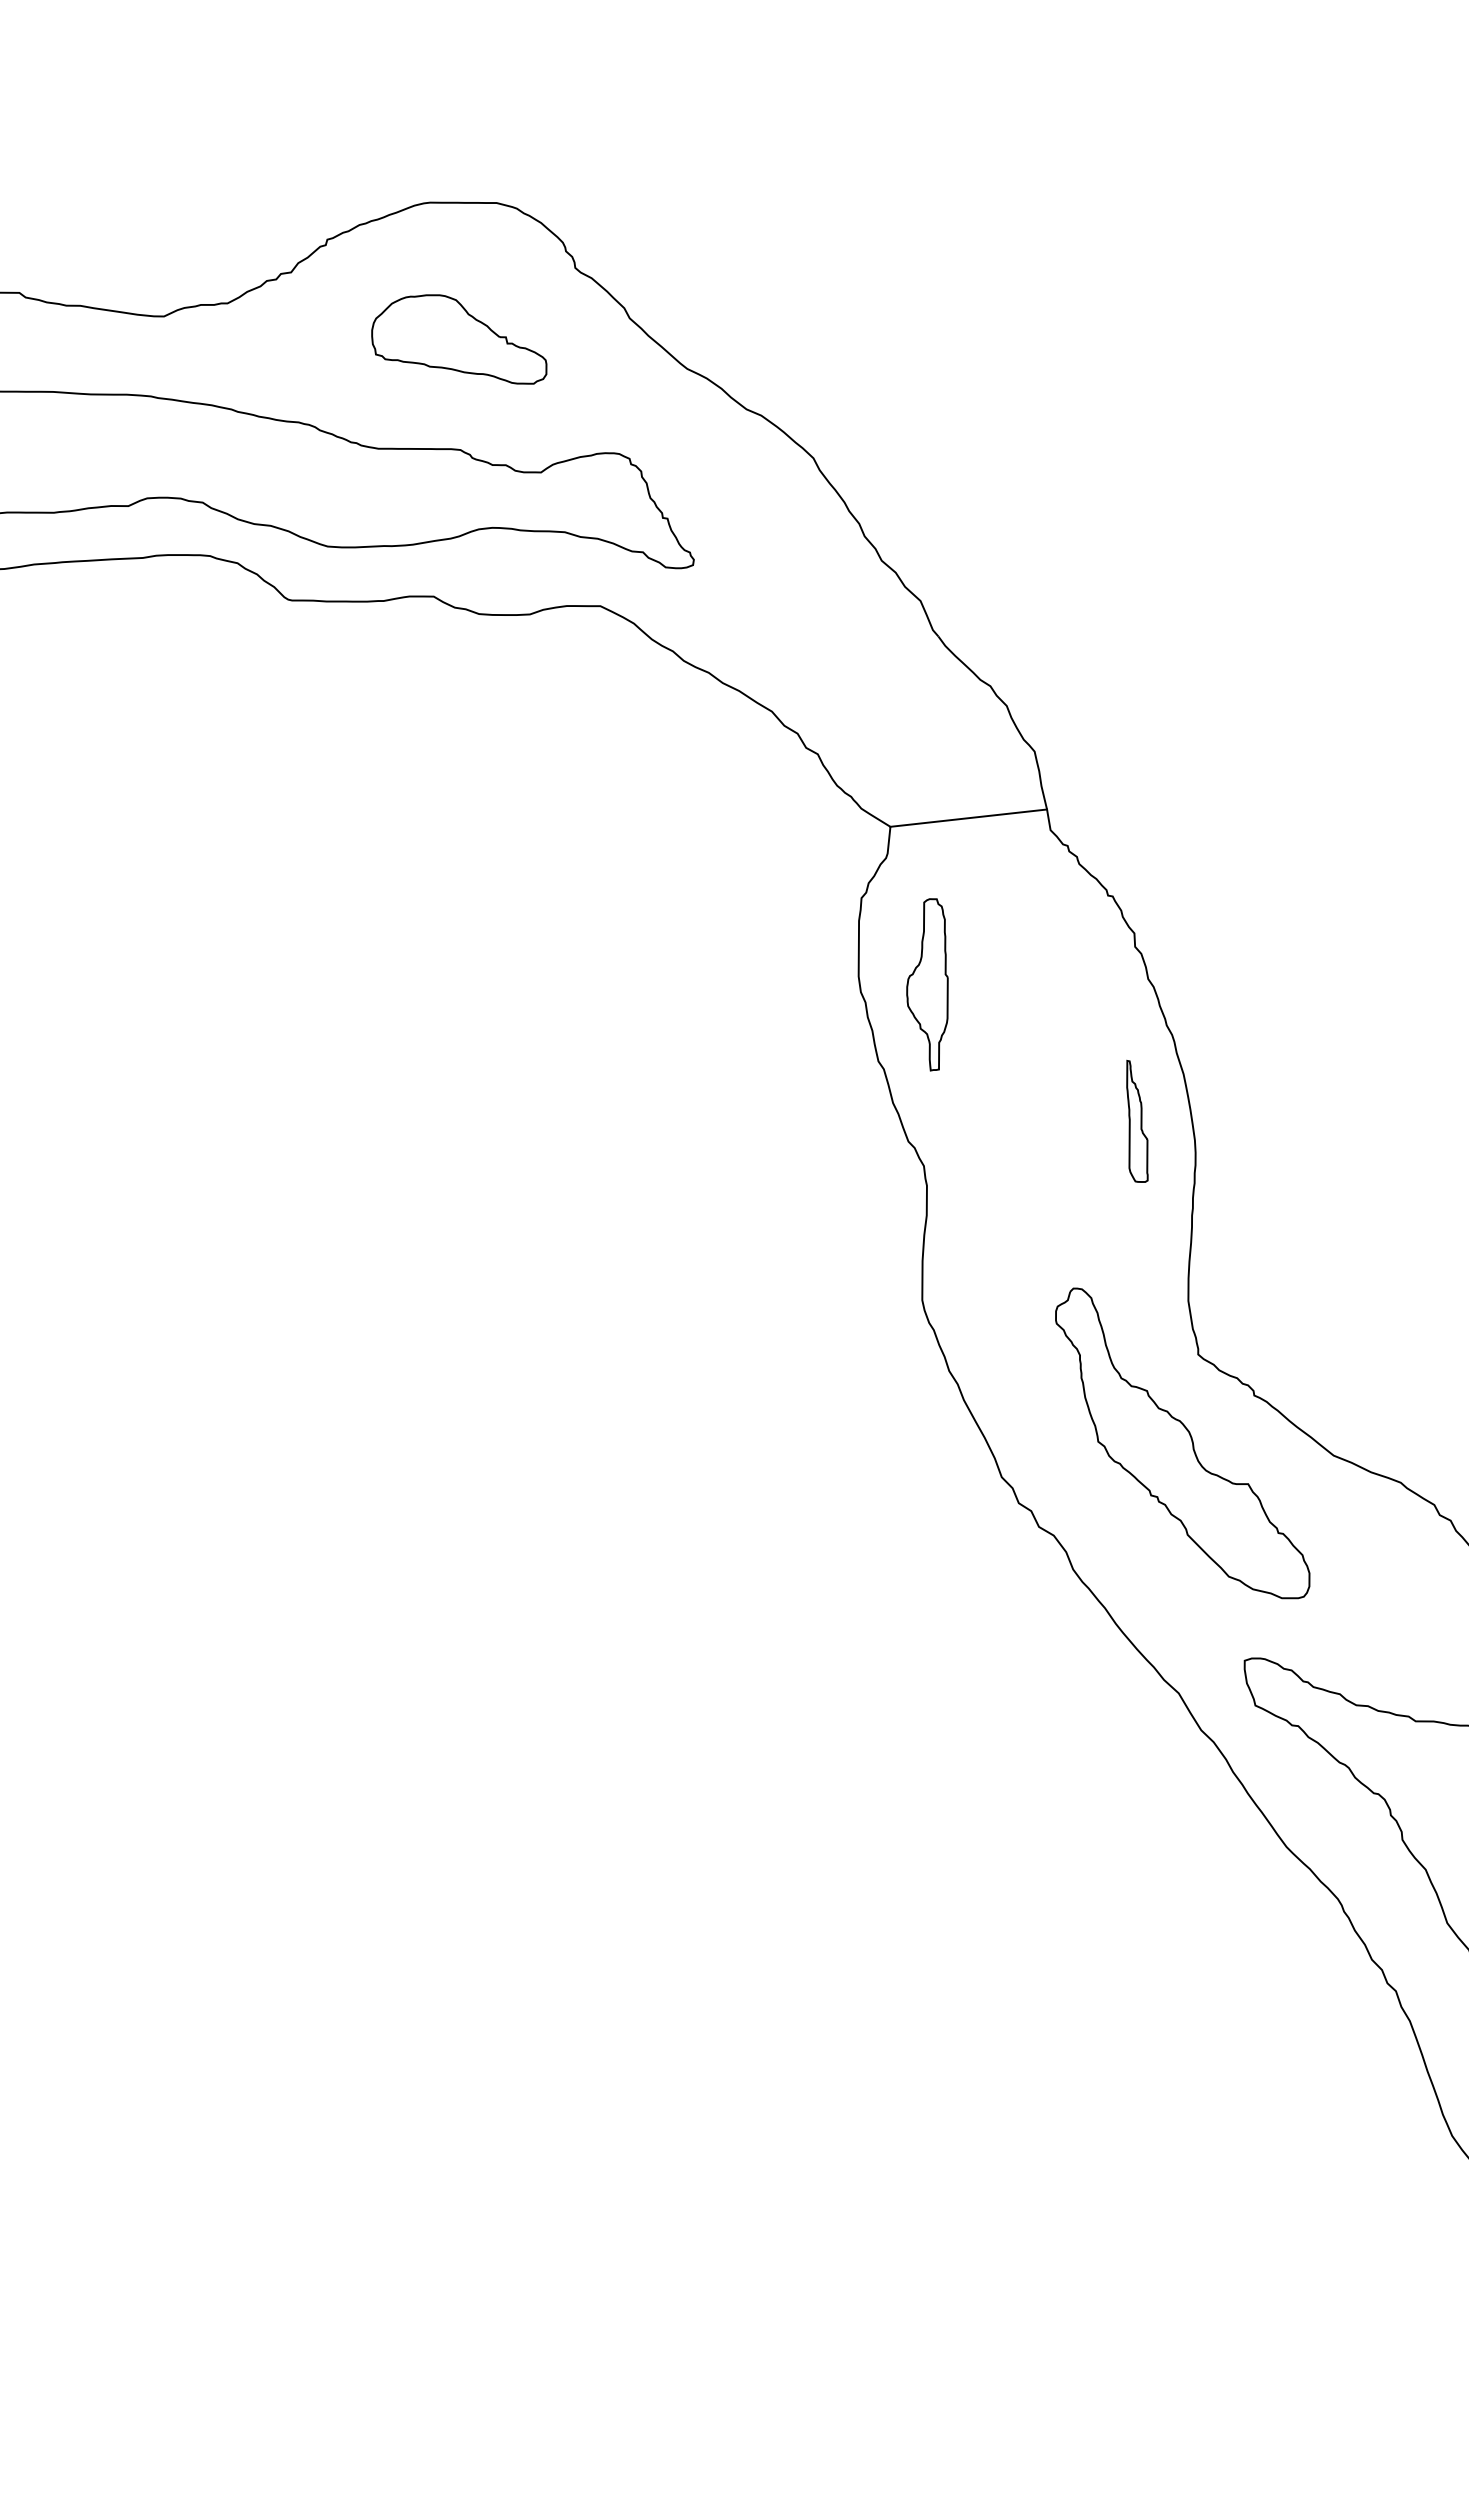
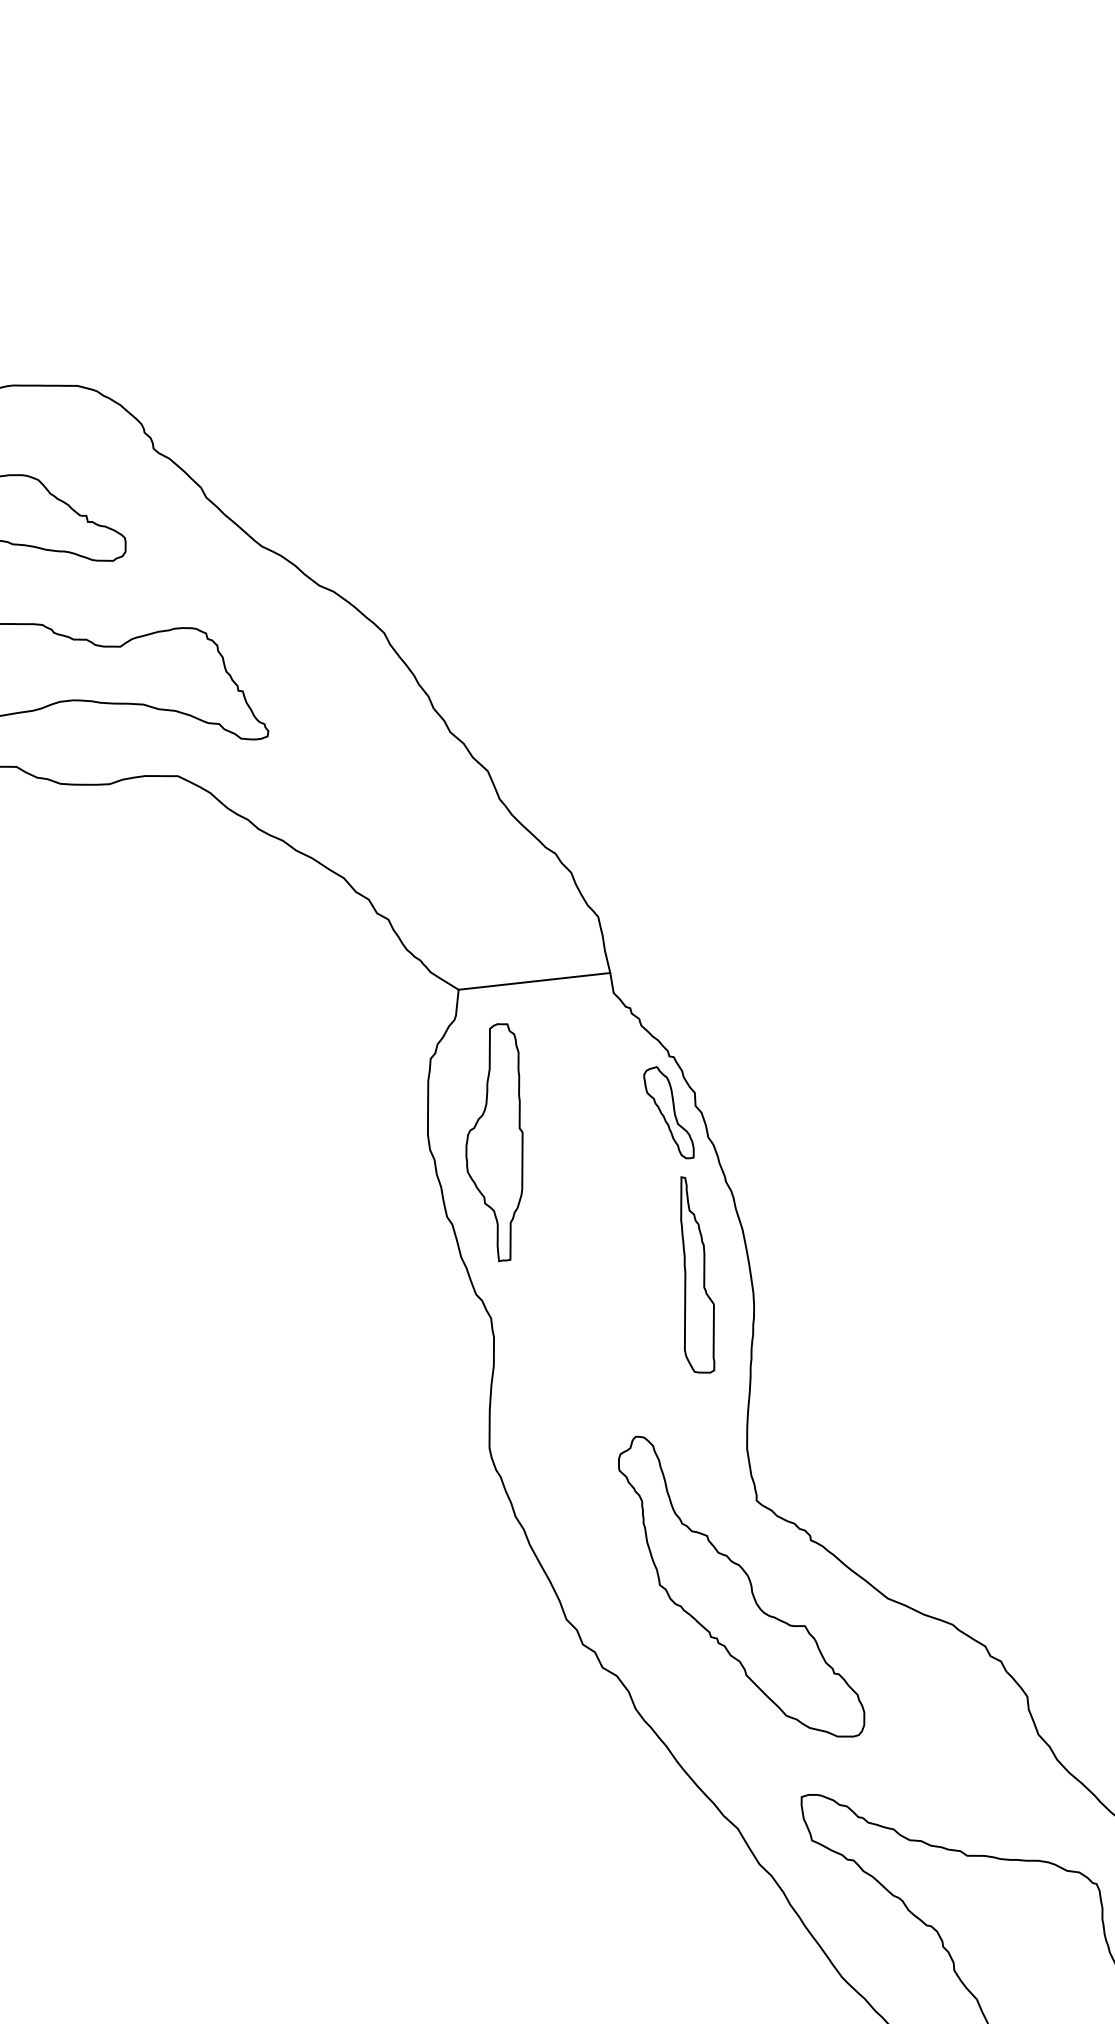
part: (1107, 953) -> (668, 1112), added
part: (927, 984) -> (494, 1142), size x1.43
part: (1137, 1121) -> (697, 1275), size x1.67

